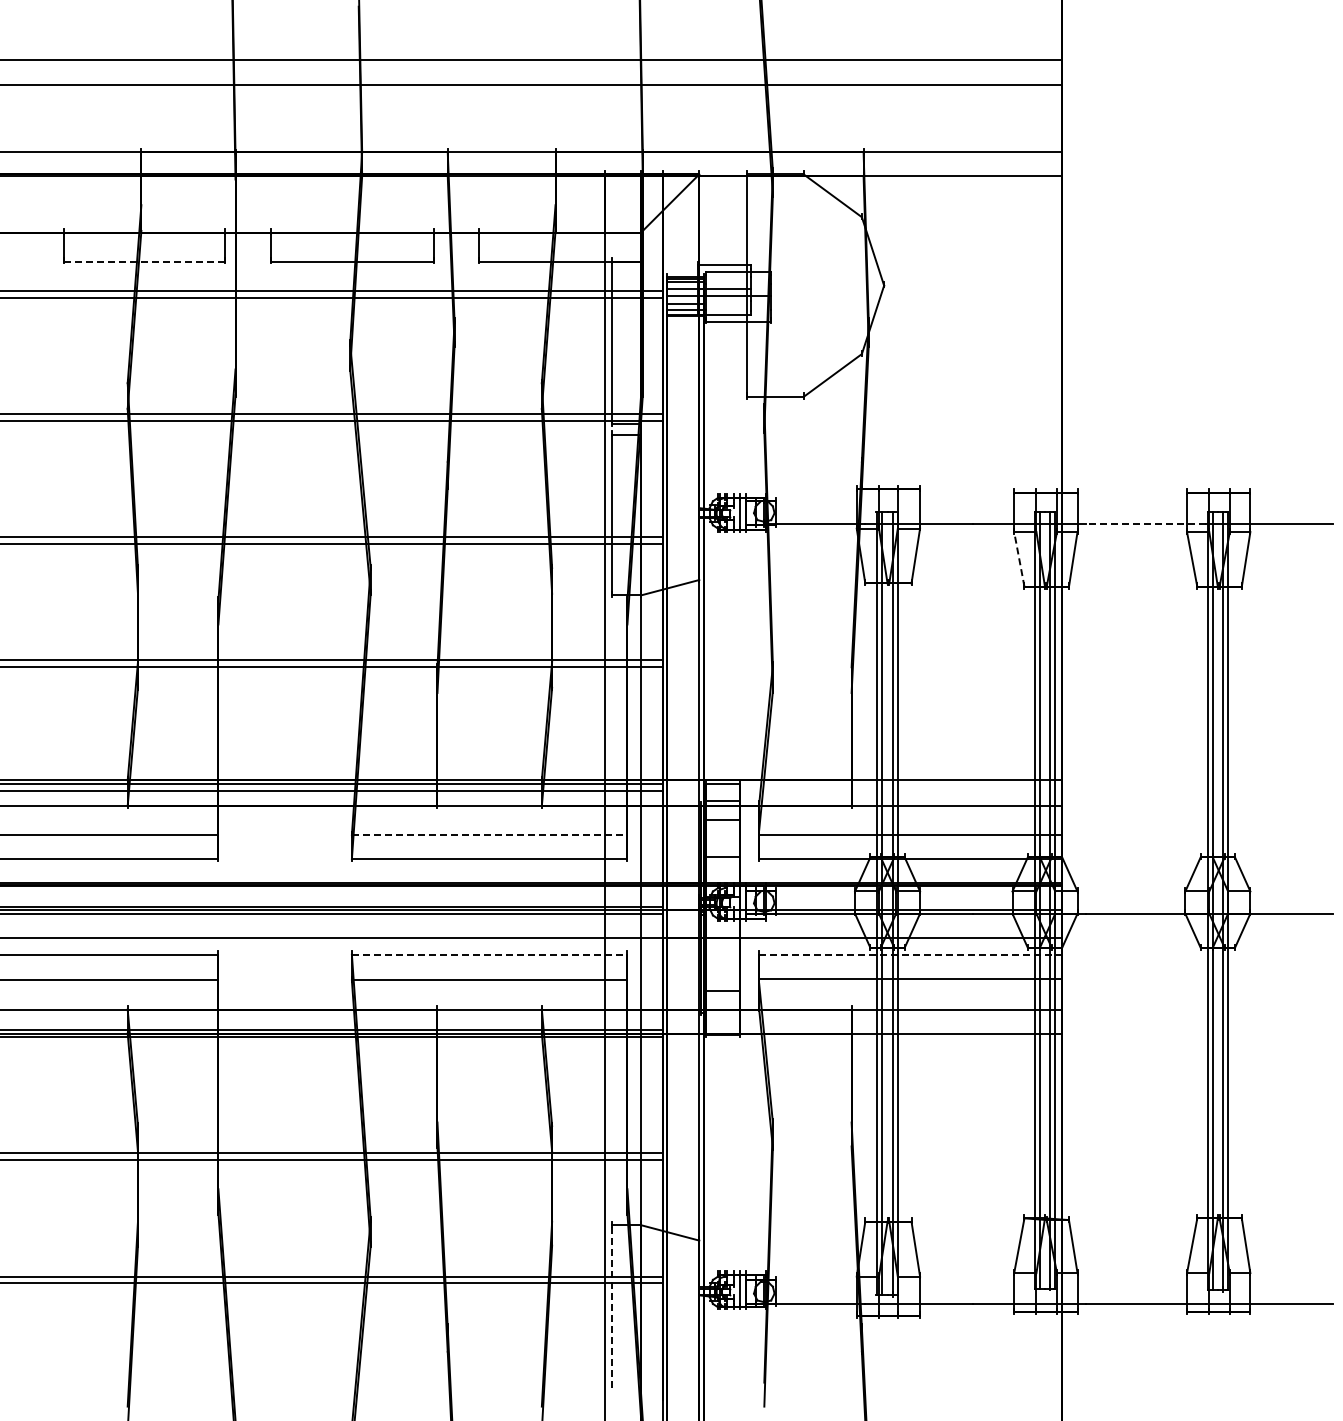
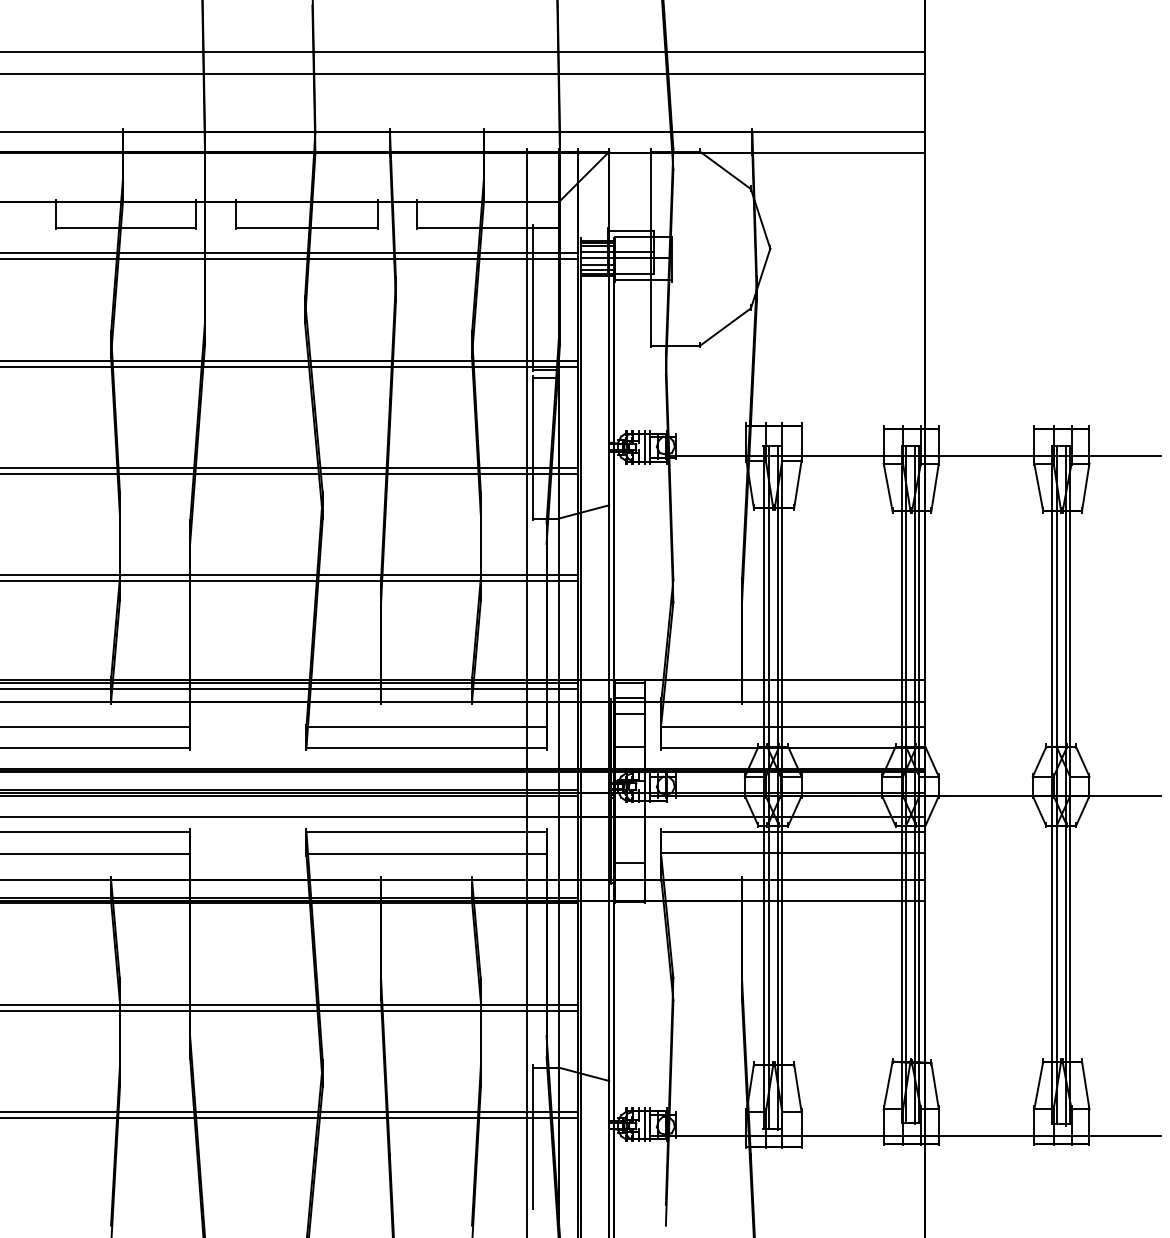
line: (145, 261) -> (126, 227), dashed -> solid
line: (1145, 523) -> (998, 456), dashed -> solid
line: (1019, 559) -> (888, 487), dashed -> solid
line: (489, 835) -> (426, 727), dashed -> solid
line: (489, 954) -> (426, 831), dashed -> solid
line: (911, 954) -> (794, 831), dashed -> solid
line: (612, 1305) -> (533, 1137), dashed -> solid

